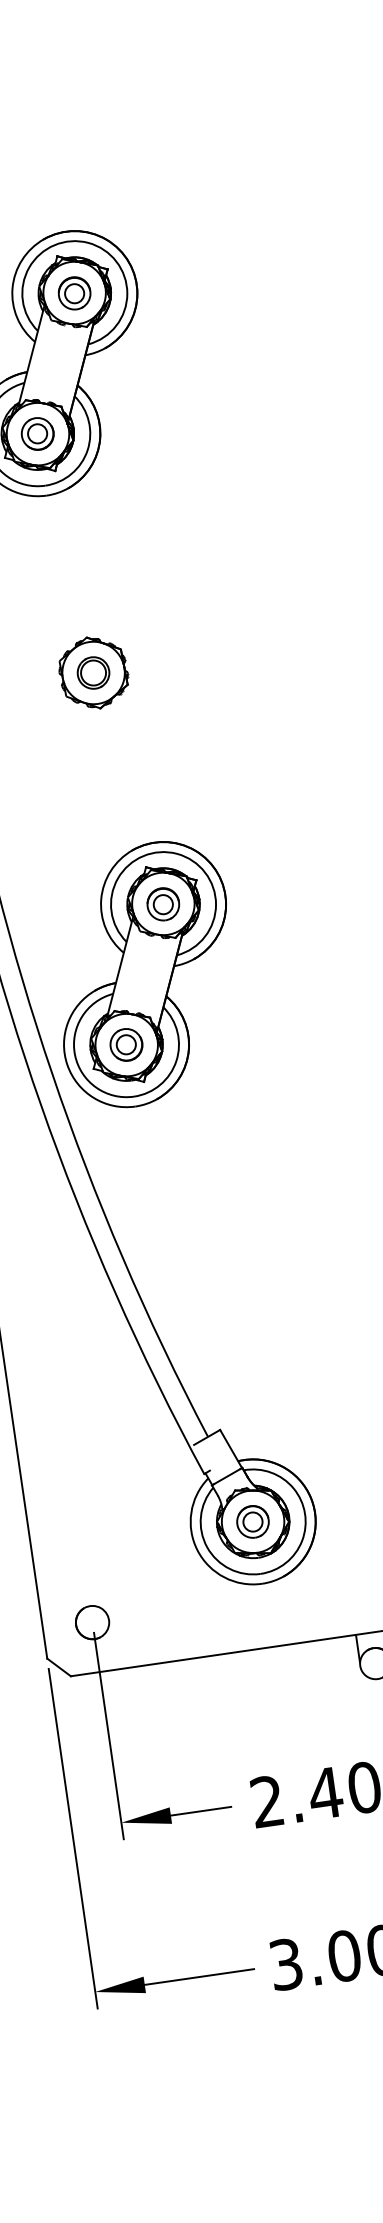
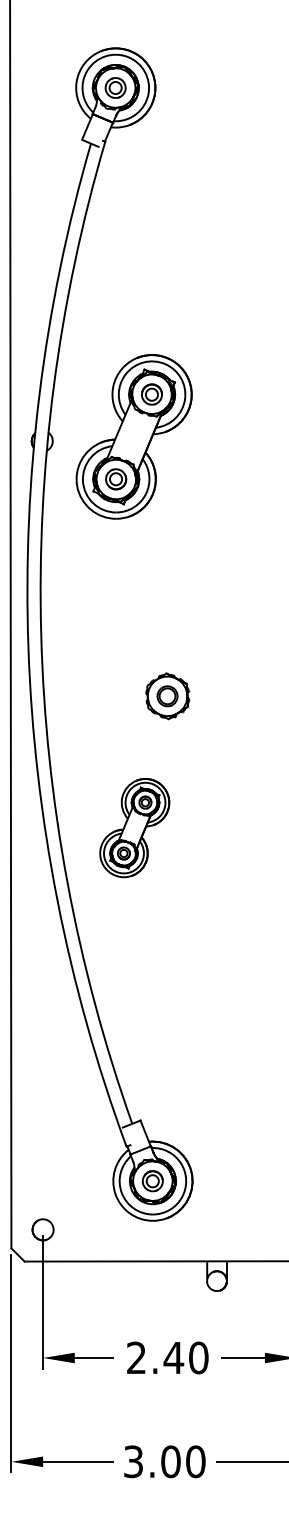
part: (93, 673) -> (167, 696), moved
part: (144, 973) -> (134, 827), size x0.6

